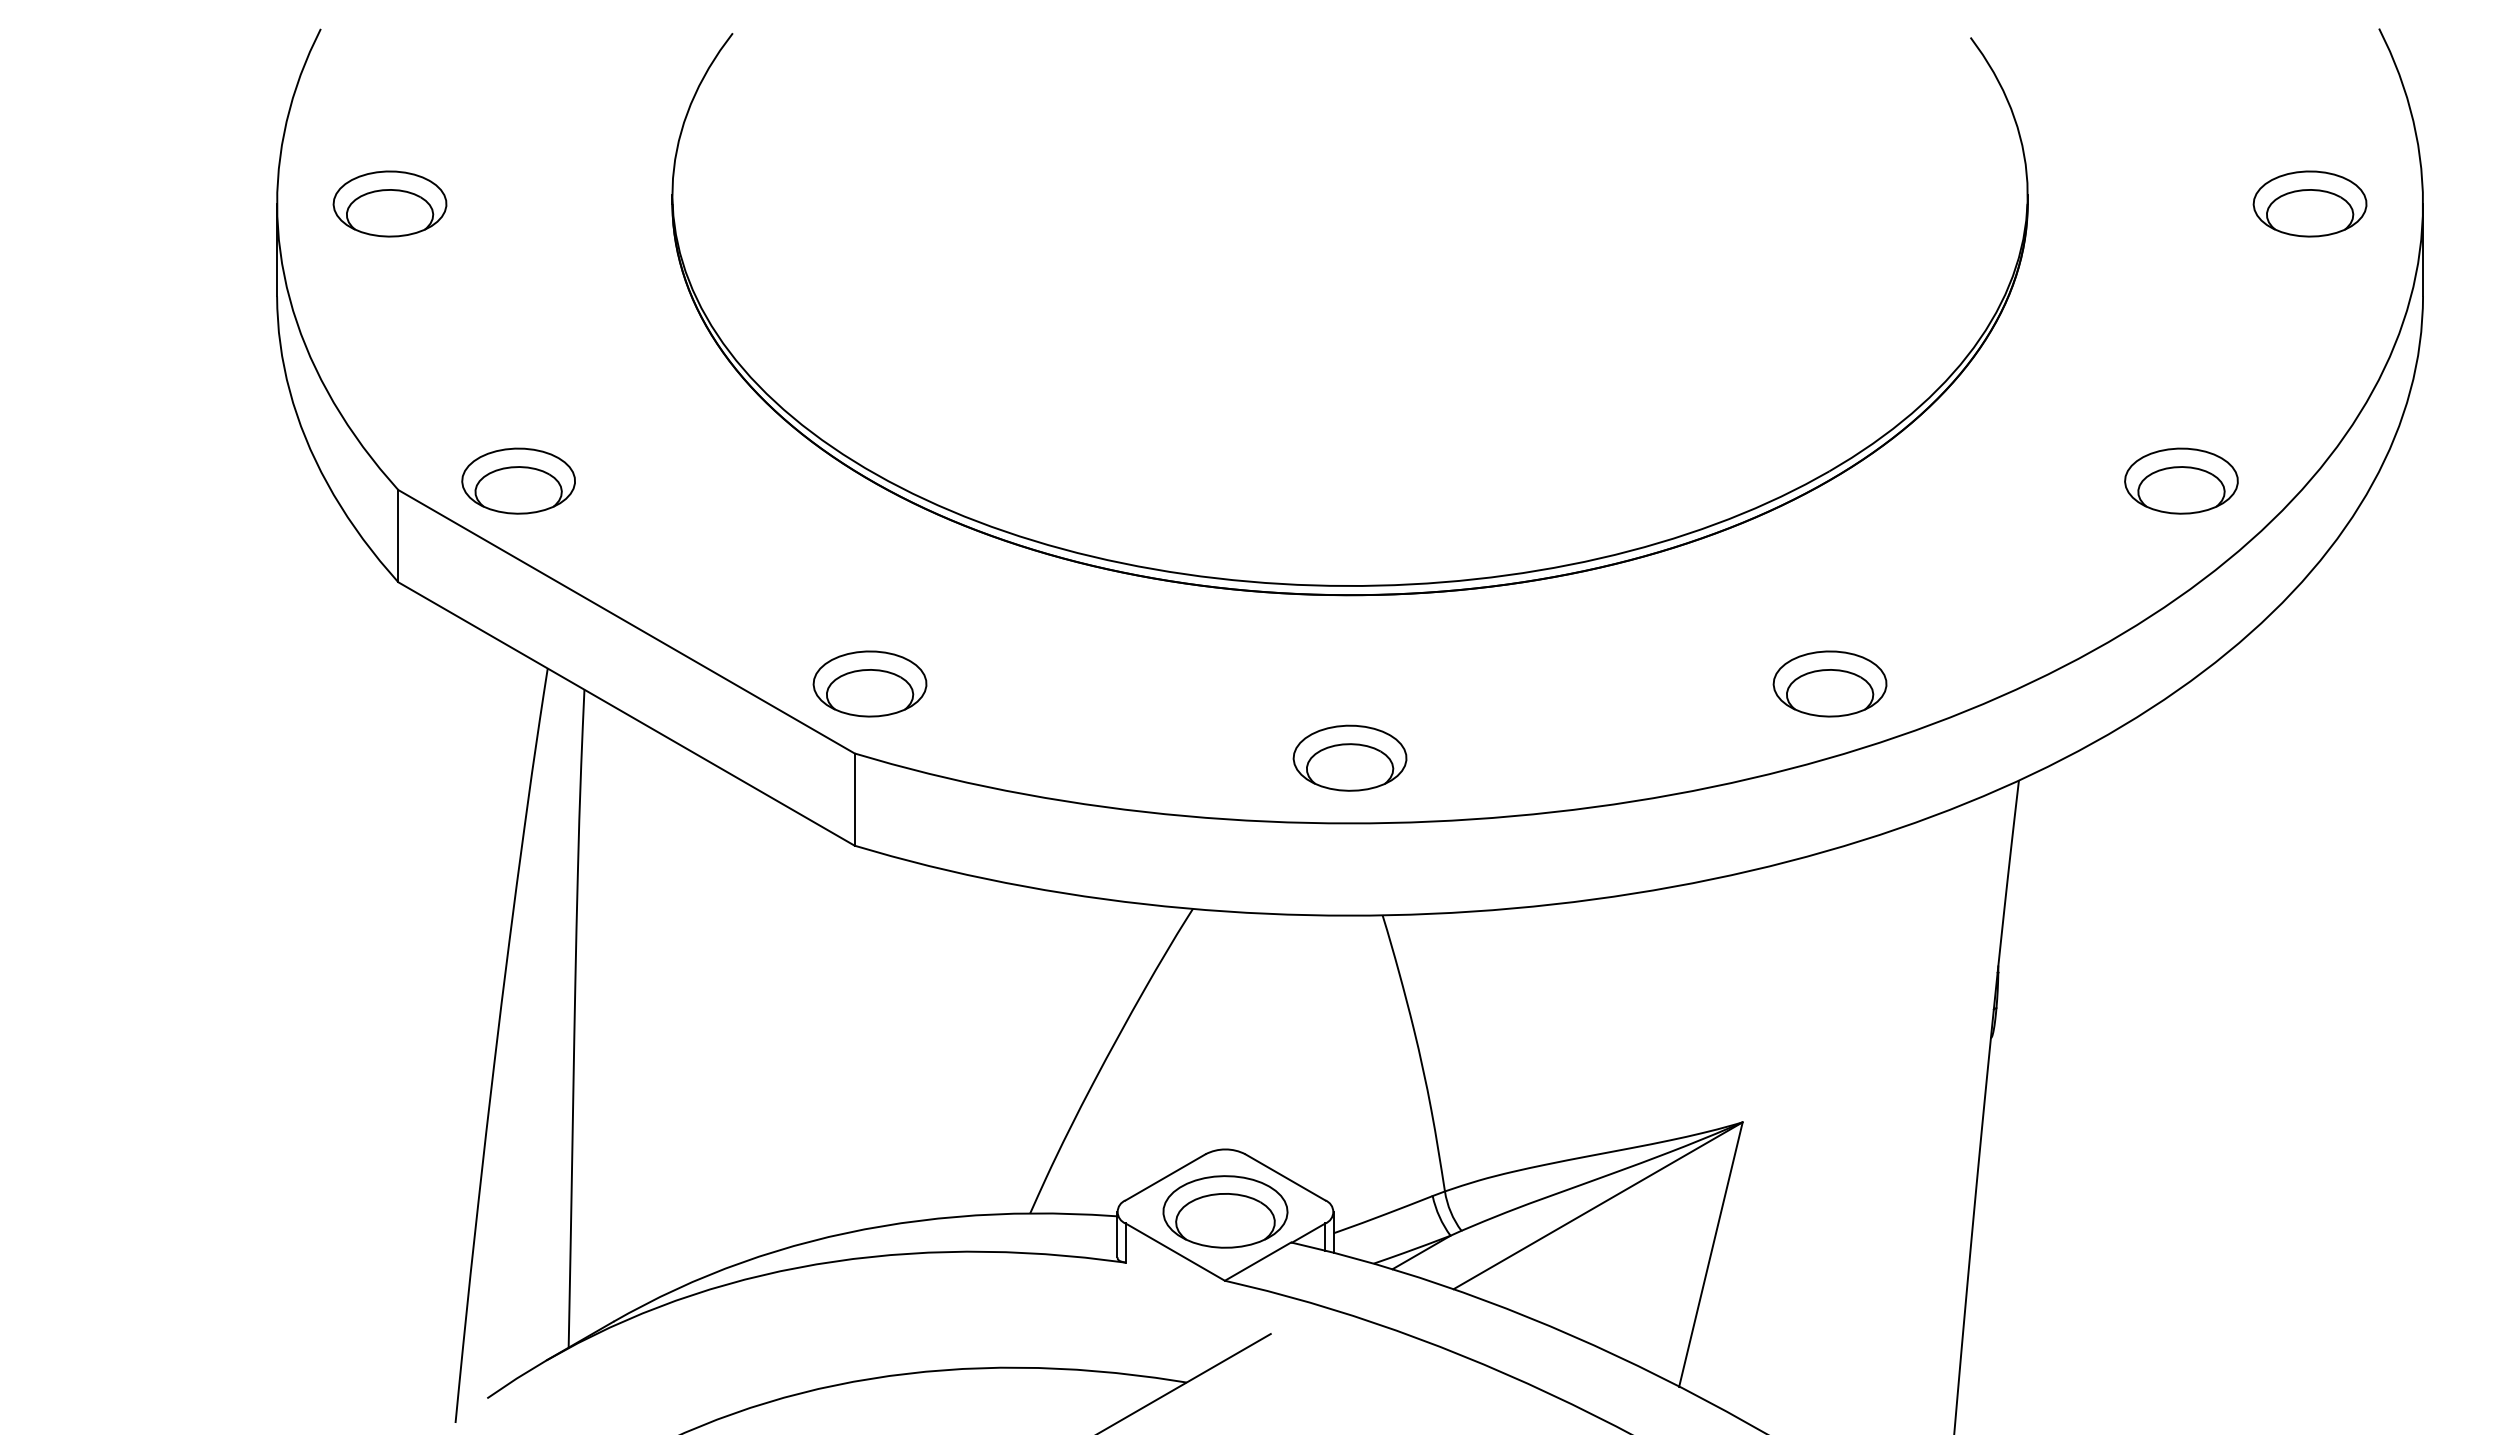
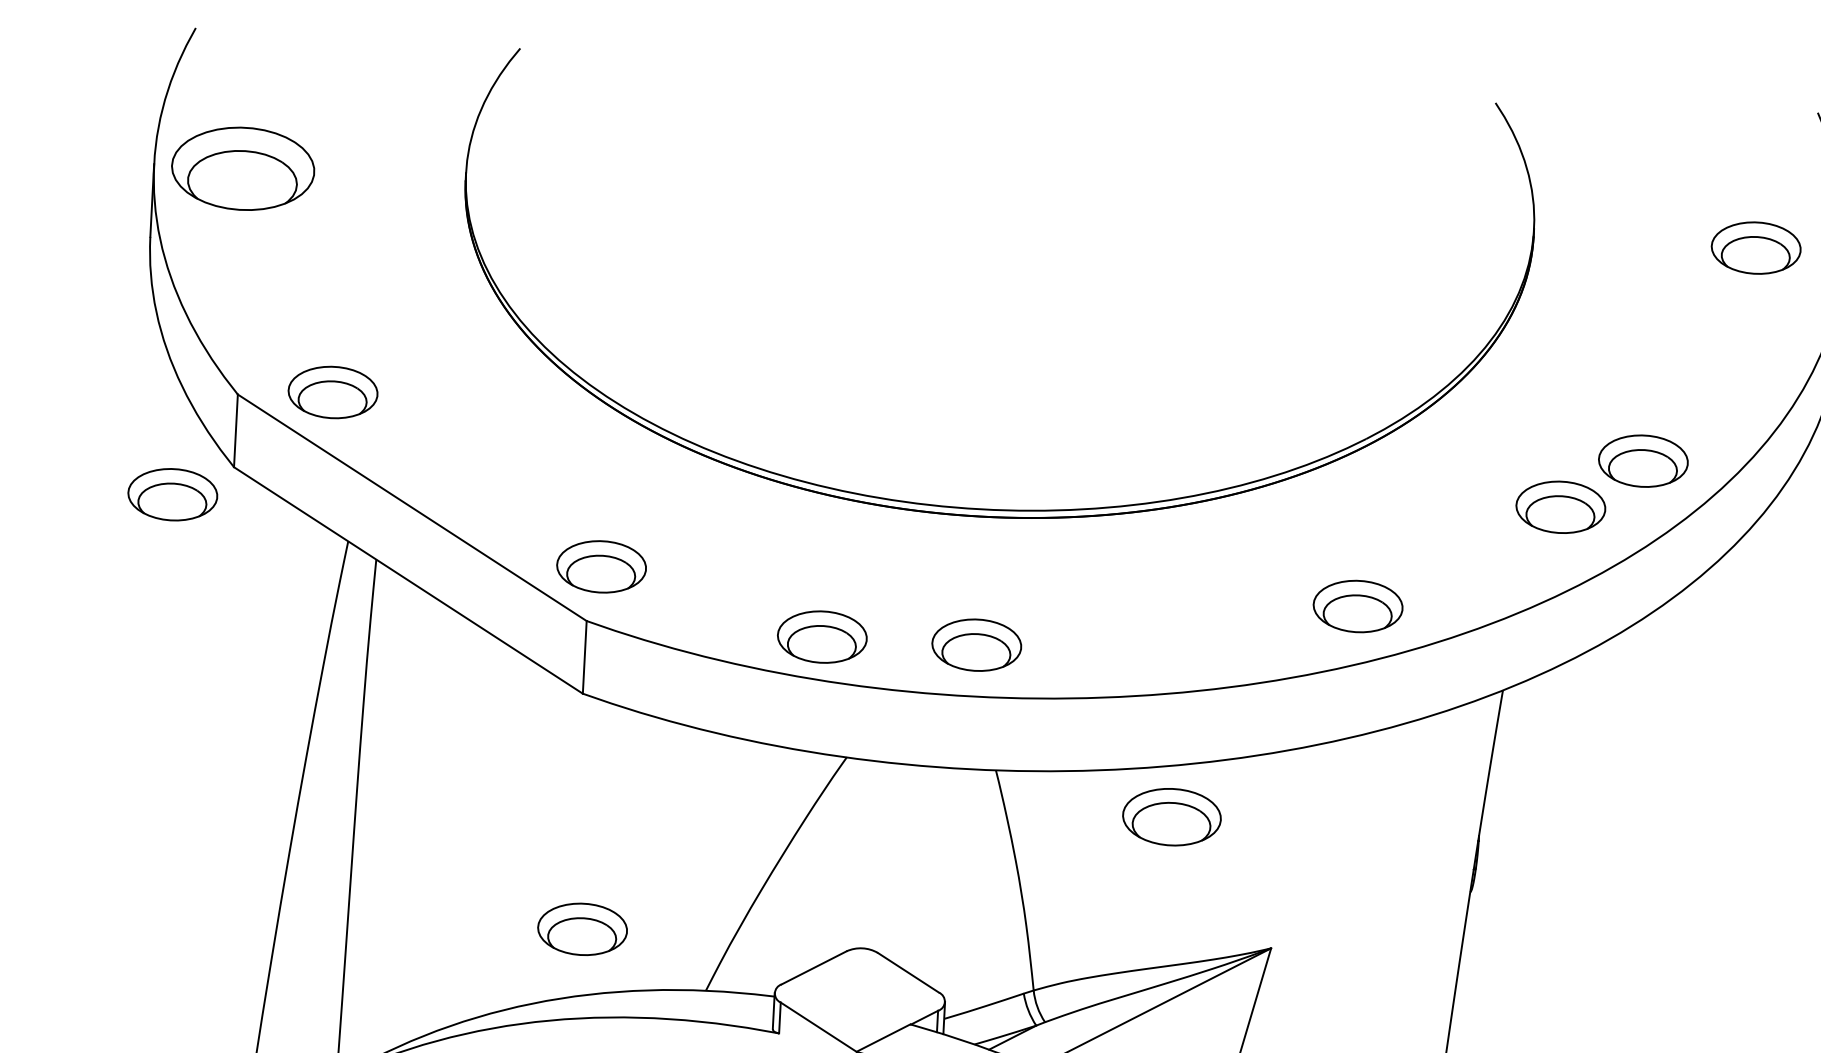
part: (389, 203) -> (242, 168), size x1.6
part: (2079, 544) -> (1560, 506), added
part: (322, 620) -> (172, 494), added
part: (1153, 757) -> (821, 636), added
part: (869, 1143) -> (582, 928), added
part: (1225, 1211) -> (1172, 816), moved

